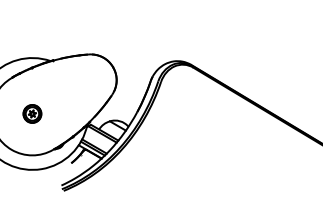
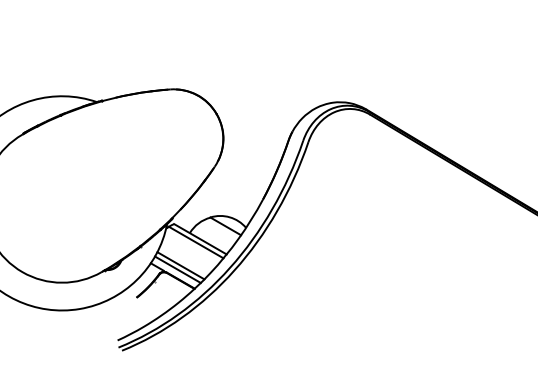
part: (32, 113) -> (62, 202), removed

